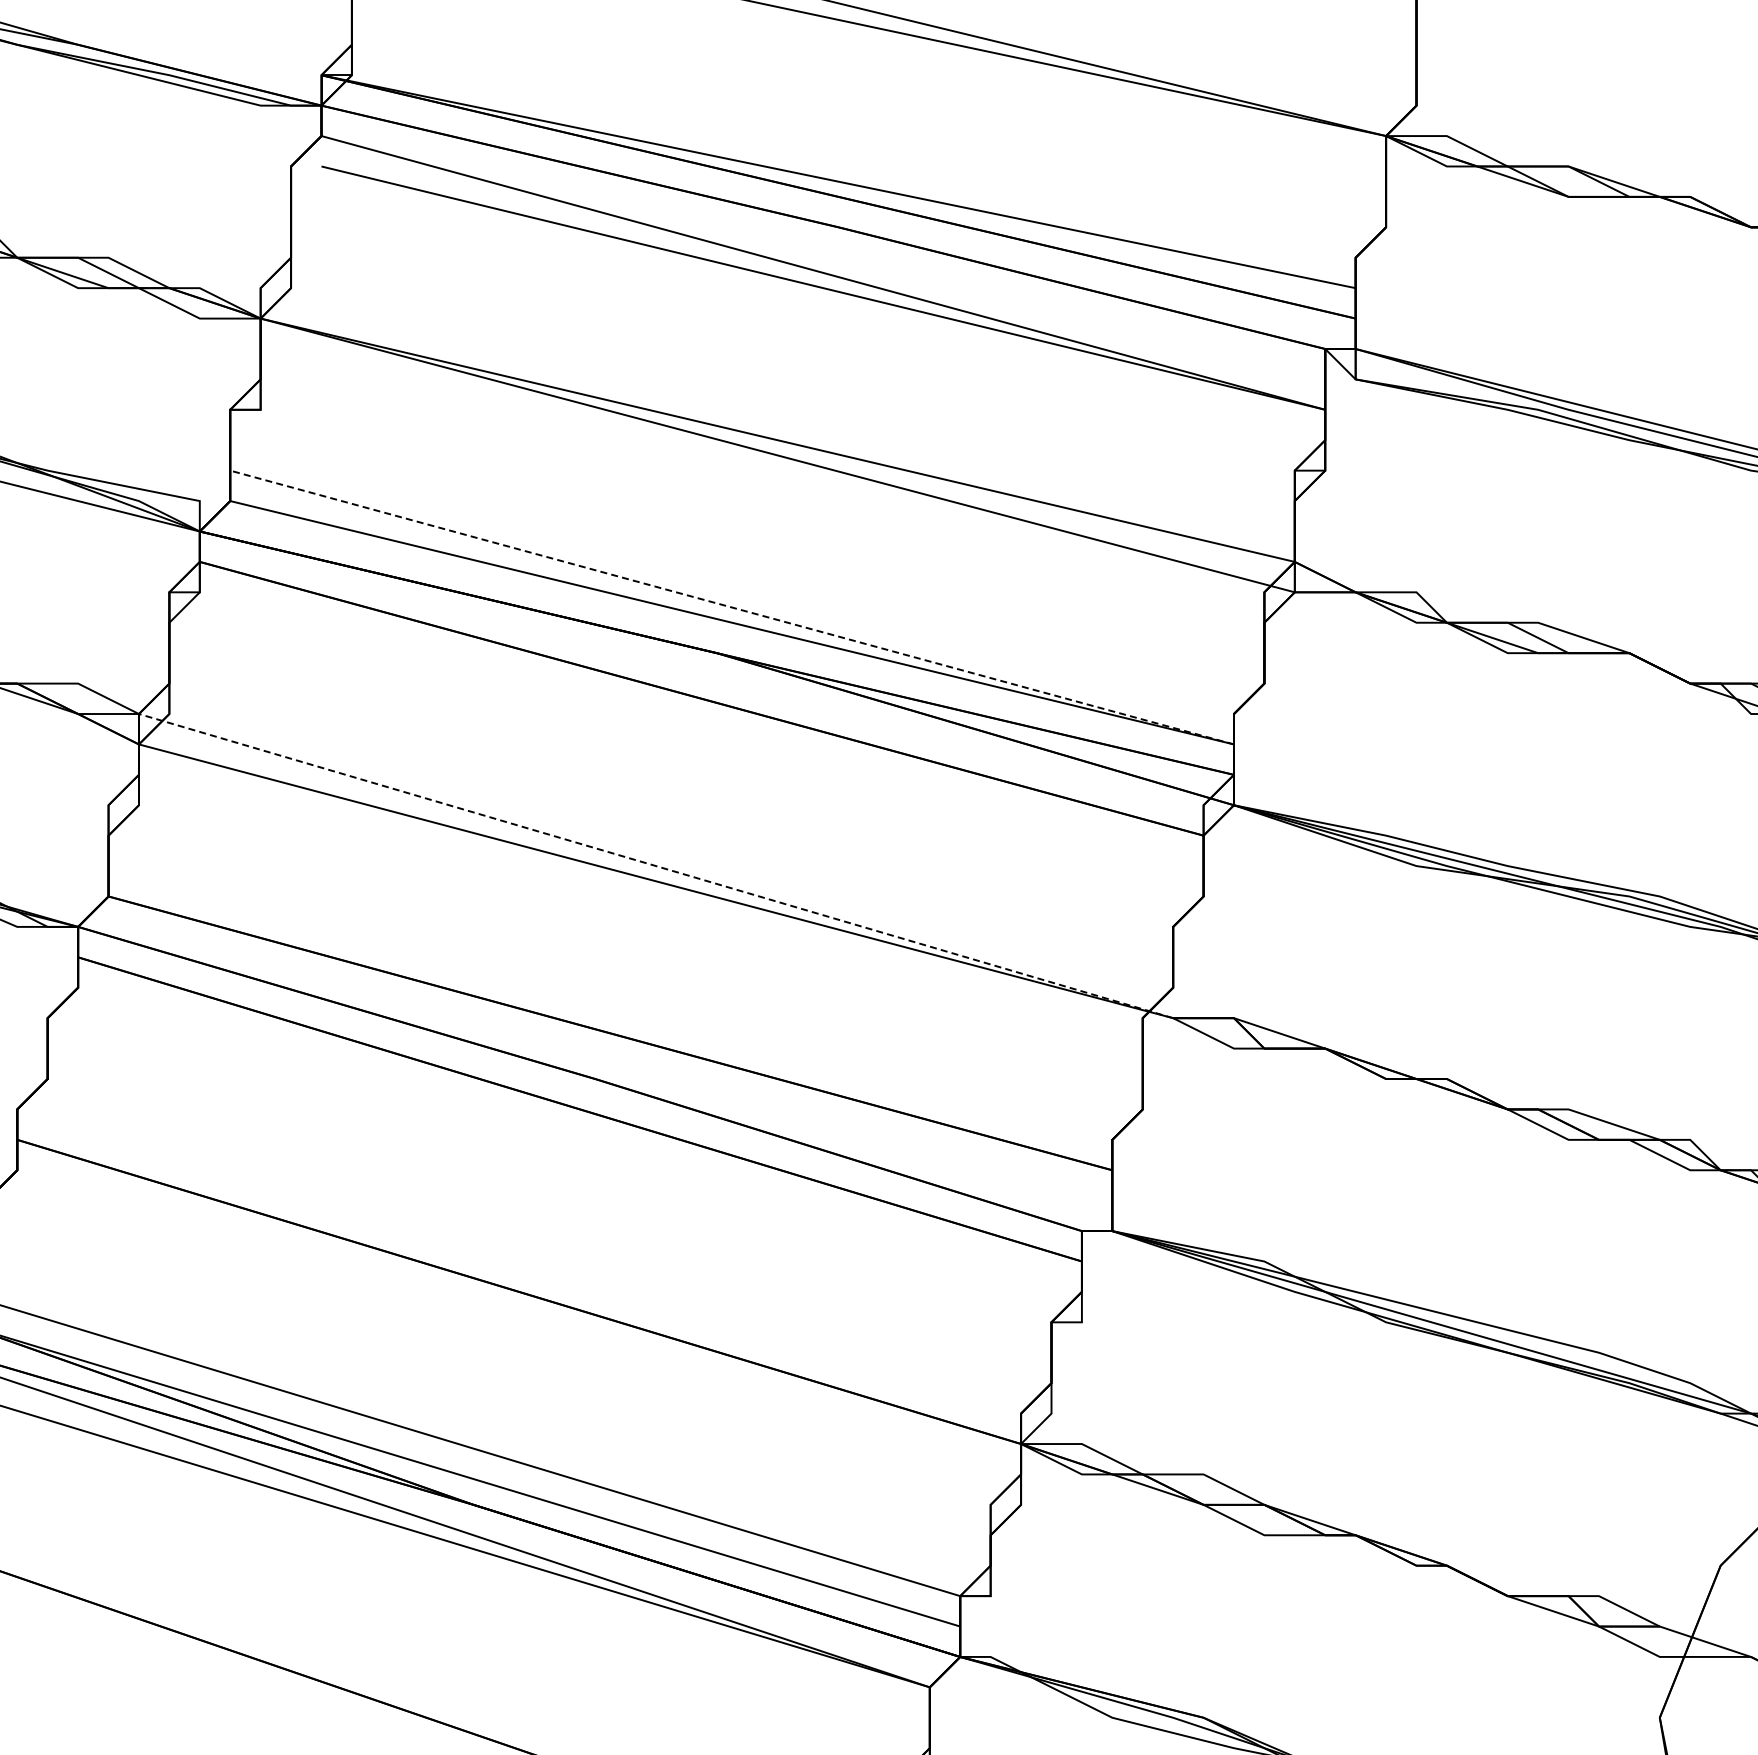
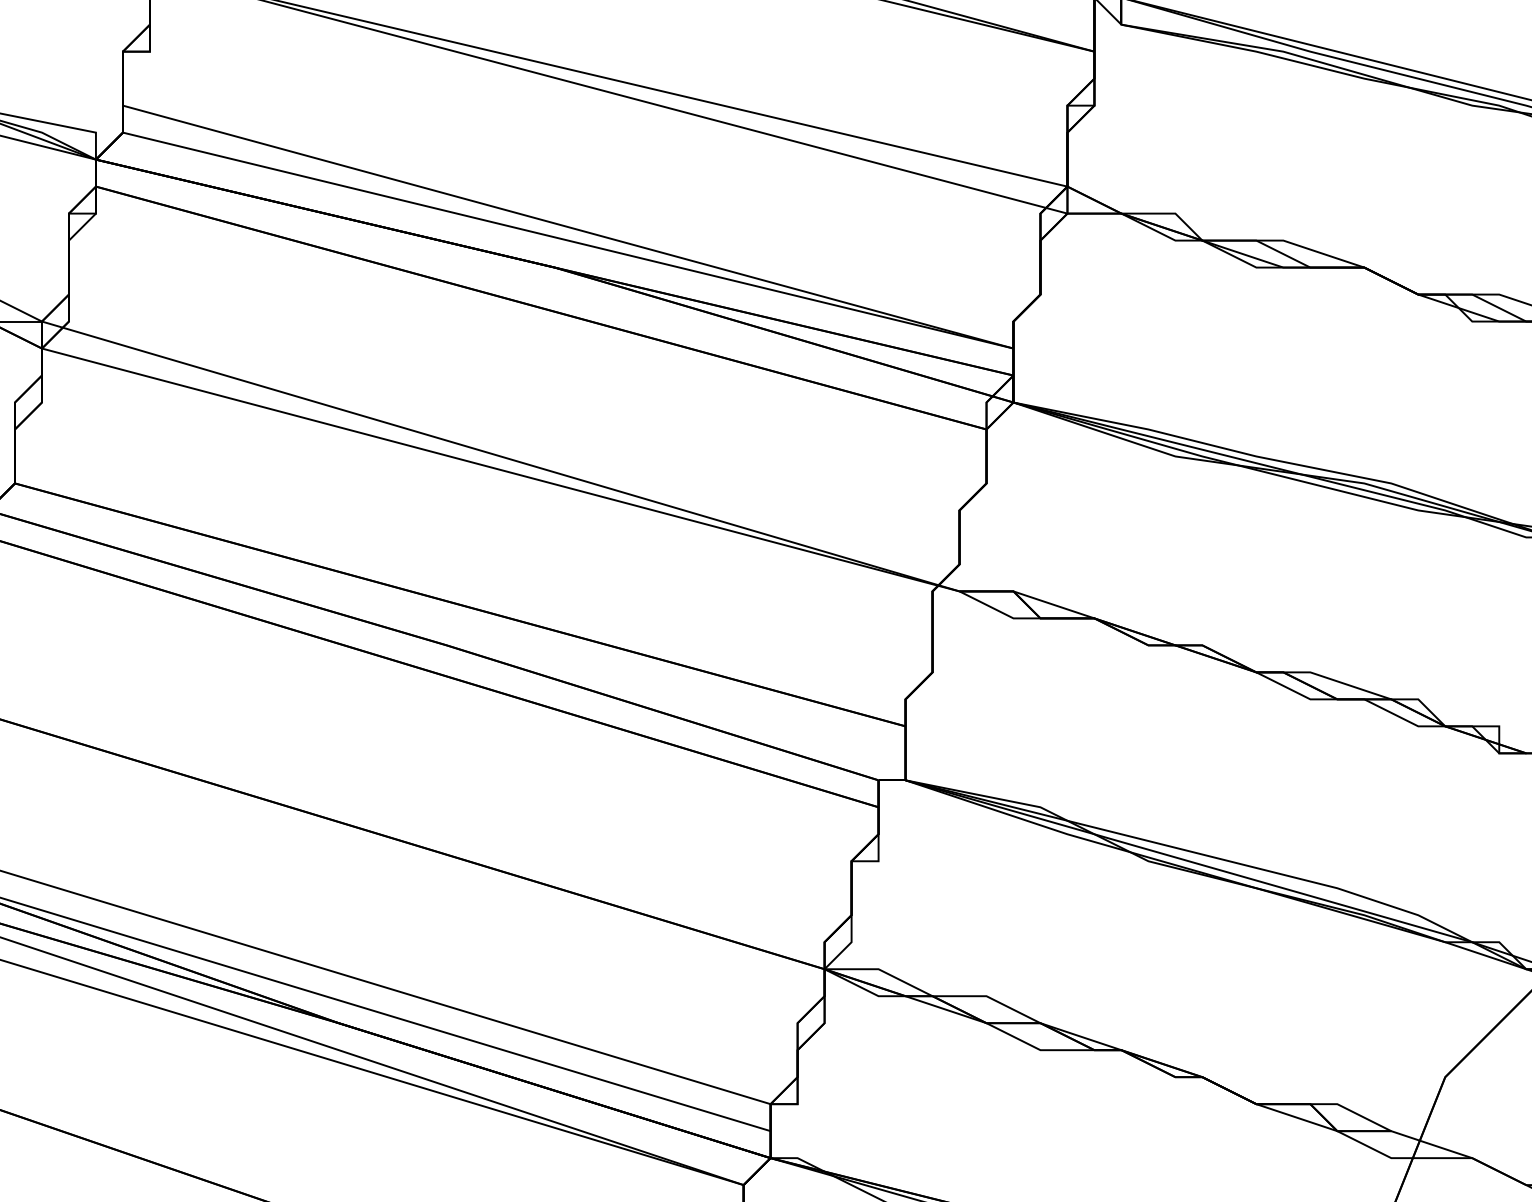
line: (731, 607) -> (567, 227), dashed -> solid
line: (655, 865) -> (500, 455), dashed -> solid

